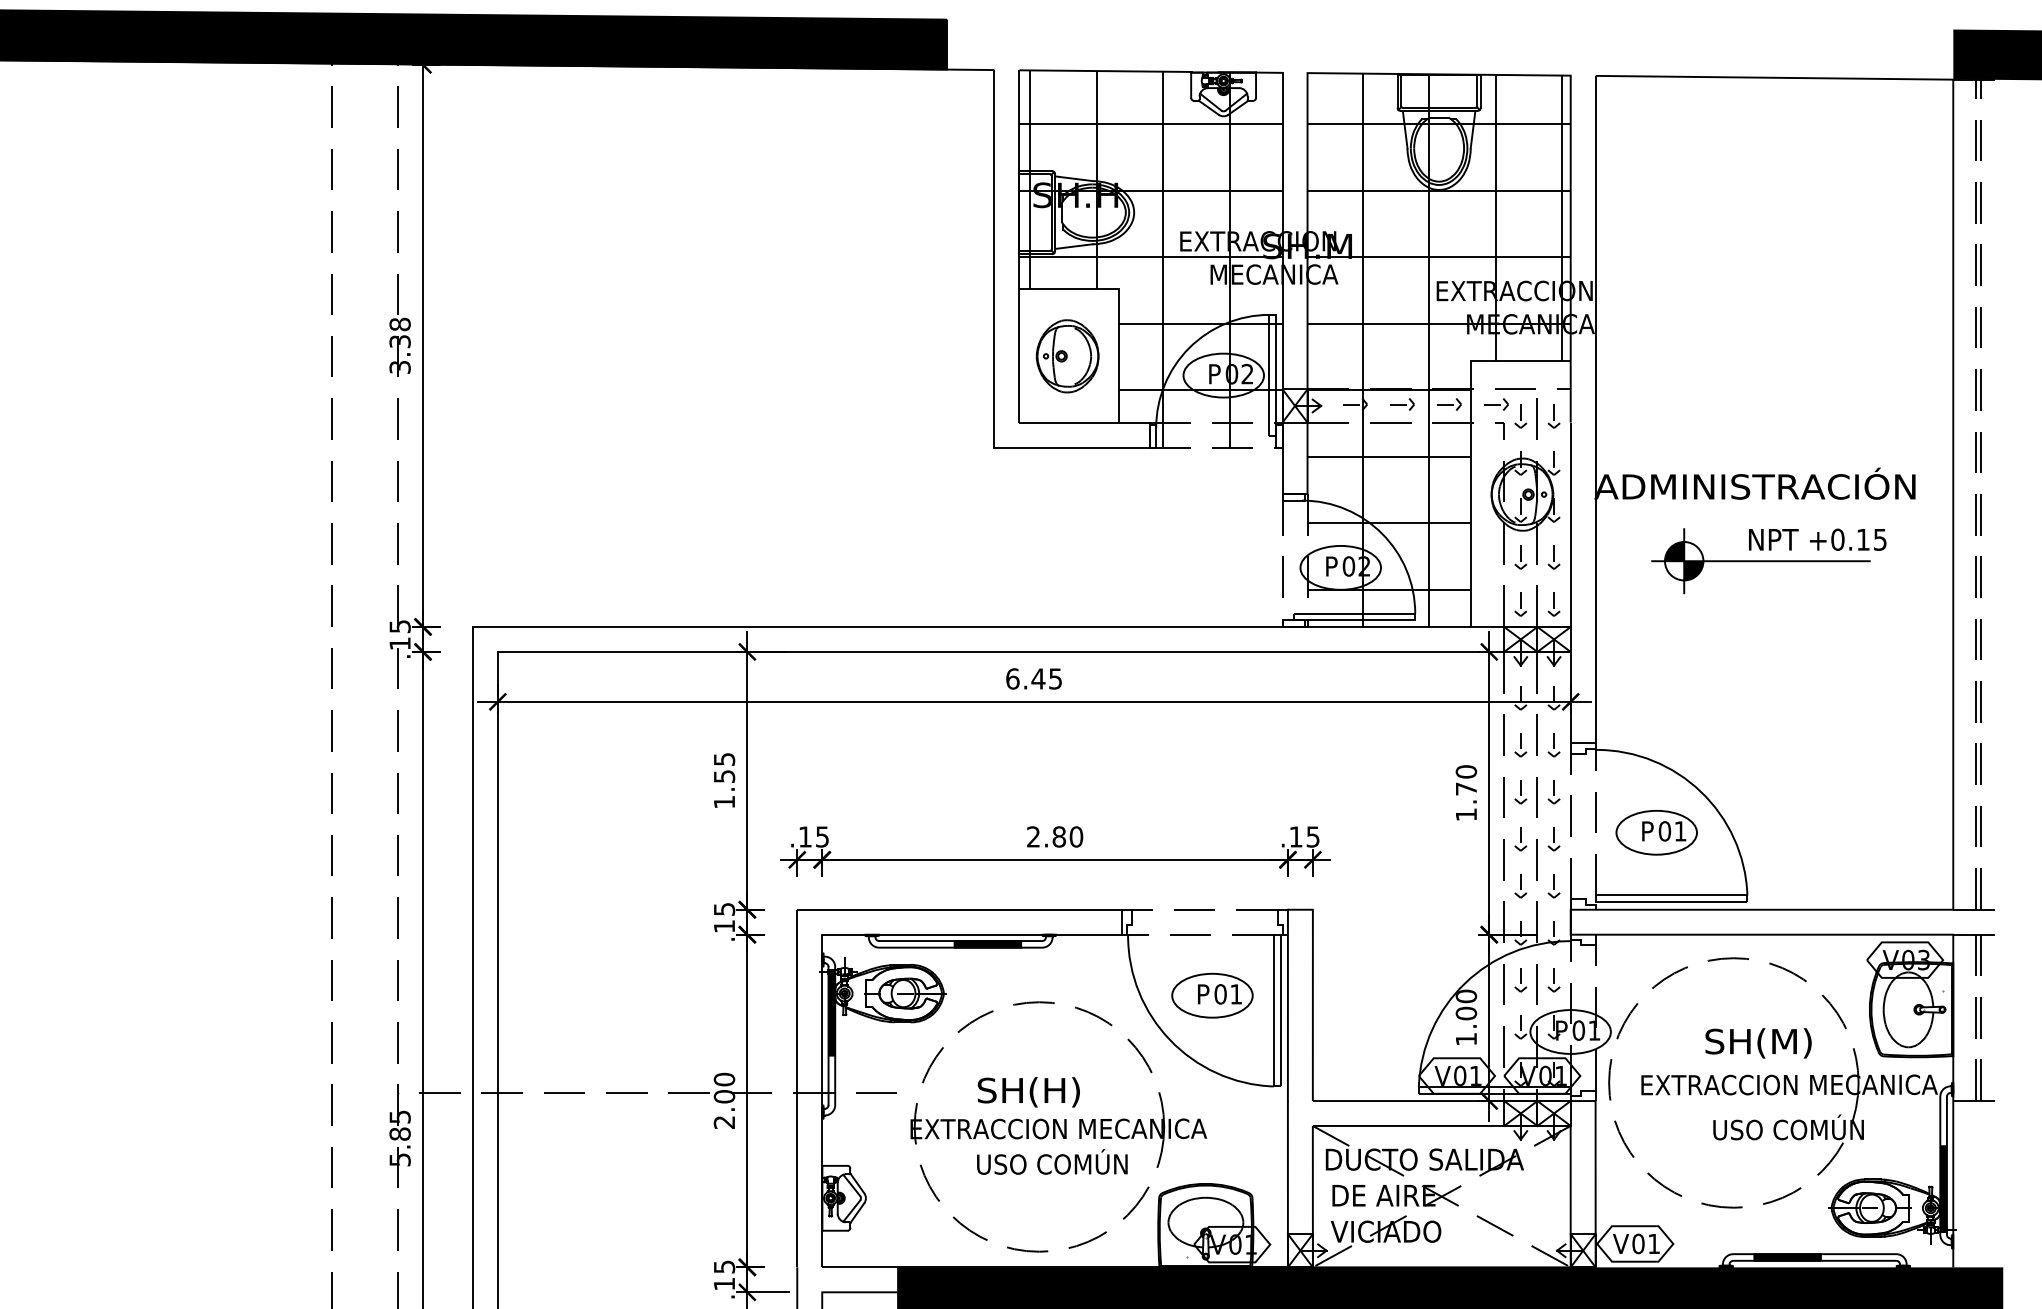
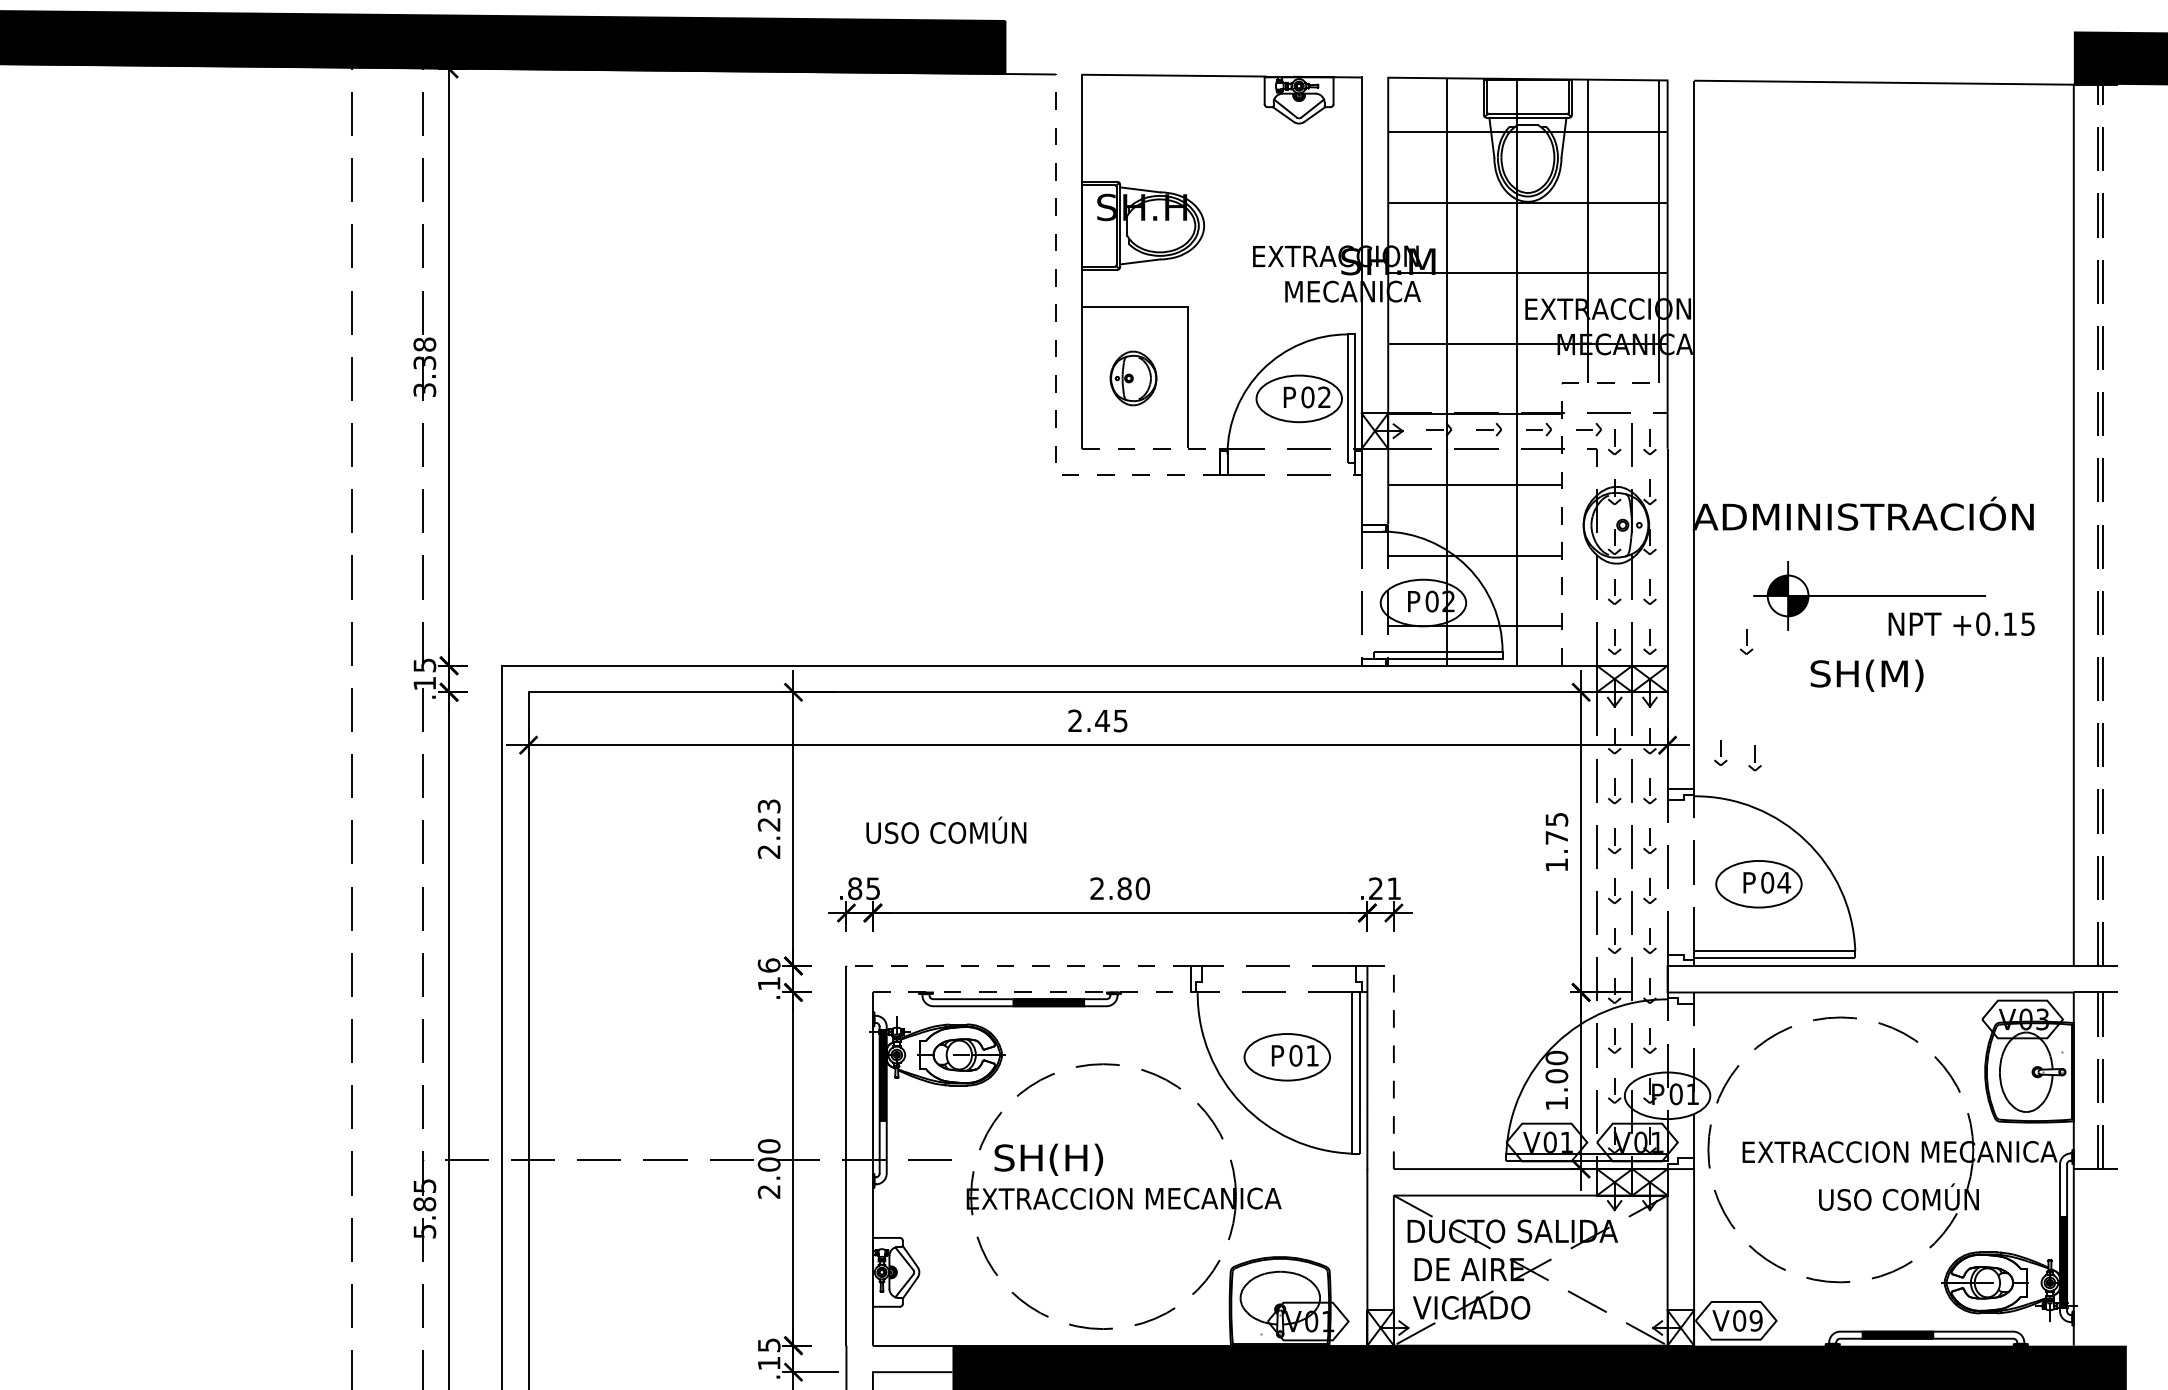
hatch: (1150, 258) -> (1221, 274), removed
line: (994, 336) -> (1055, 357), solid -> dashed
part: (1067, 356) -> (1133, 378), size x0.7
line: (1084, 422) -> (1151, 448), solid -> dashed
line: (1470, 443) -> (1561, 470), solid -> dashed
text: (1817, 539) -> (1961, 623), moved
part: (1644, 604) -> (1745, 641), added
text: (1012, 678) -> (1074, 720), 6.45 -> 2.45
part: (1620, 709) -> (1720, 753), added
part: (1652, 714) -> (1754, 758), added
text: (1466, 771) -> (1556, 819), 1.70 -> 1.75
text: (724, 780) -> (769, 828), 1.55 -> 2.23
text: (1680, 831) -> (1784, 882), 01 -> 04
text: (805, 836) -> (855, 888), .15 -> .85
text: (1304, 836) -> (1384, 888), .15 -> .21
text: (724, 908) -> (769, 964), .15 -> .16
line: (958, 909) -> (1017, 965), solid -> dashed
line: (971, 934) -> (1031, 992), solid -> dashed
line: (1312, 992) -> (1393, 1053), solid -> dashed
text: (1758, 1043) -> (1867, 675), moved
text: (1028, 1092) -> (1048, 1160), moved
text: (1052, 1161) -> (946, 829), moved
text: (1654, 1243) -> (1756, 1320), 01 -> 09

